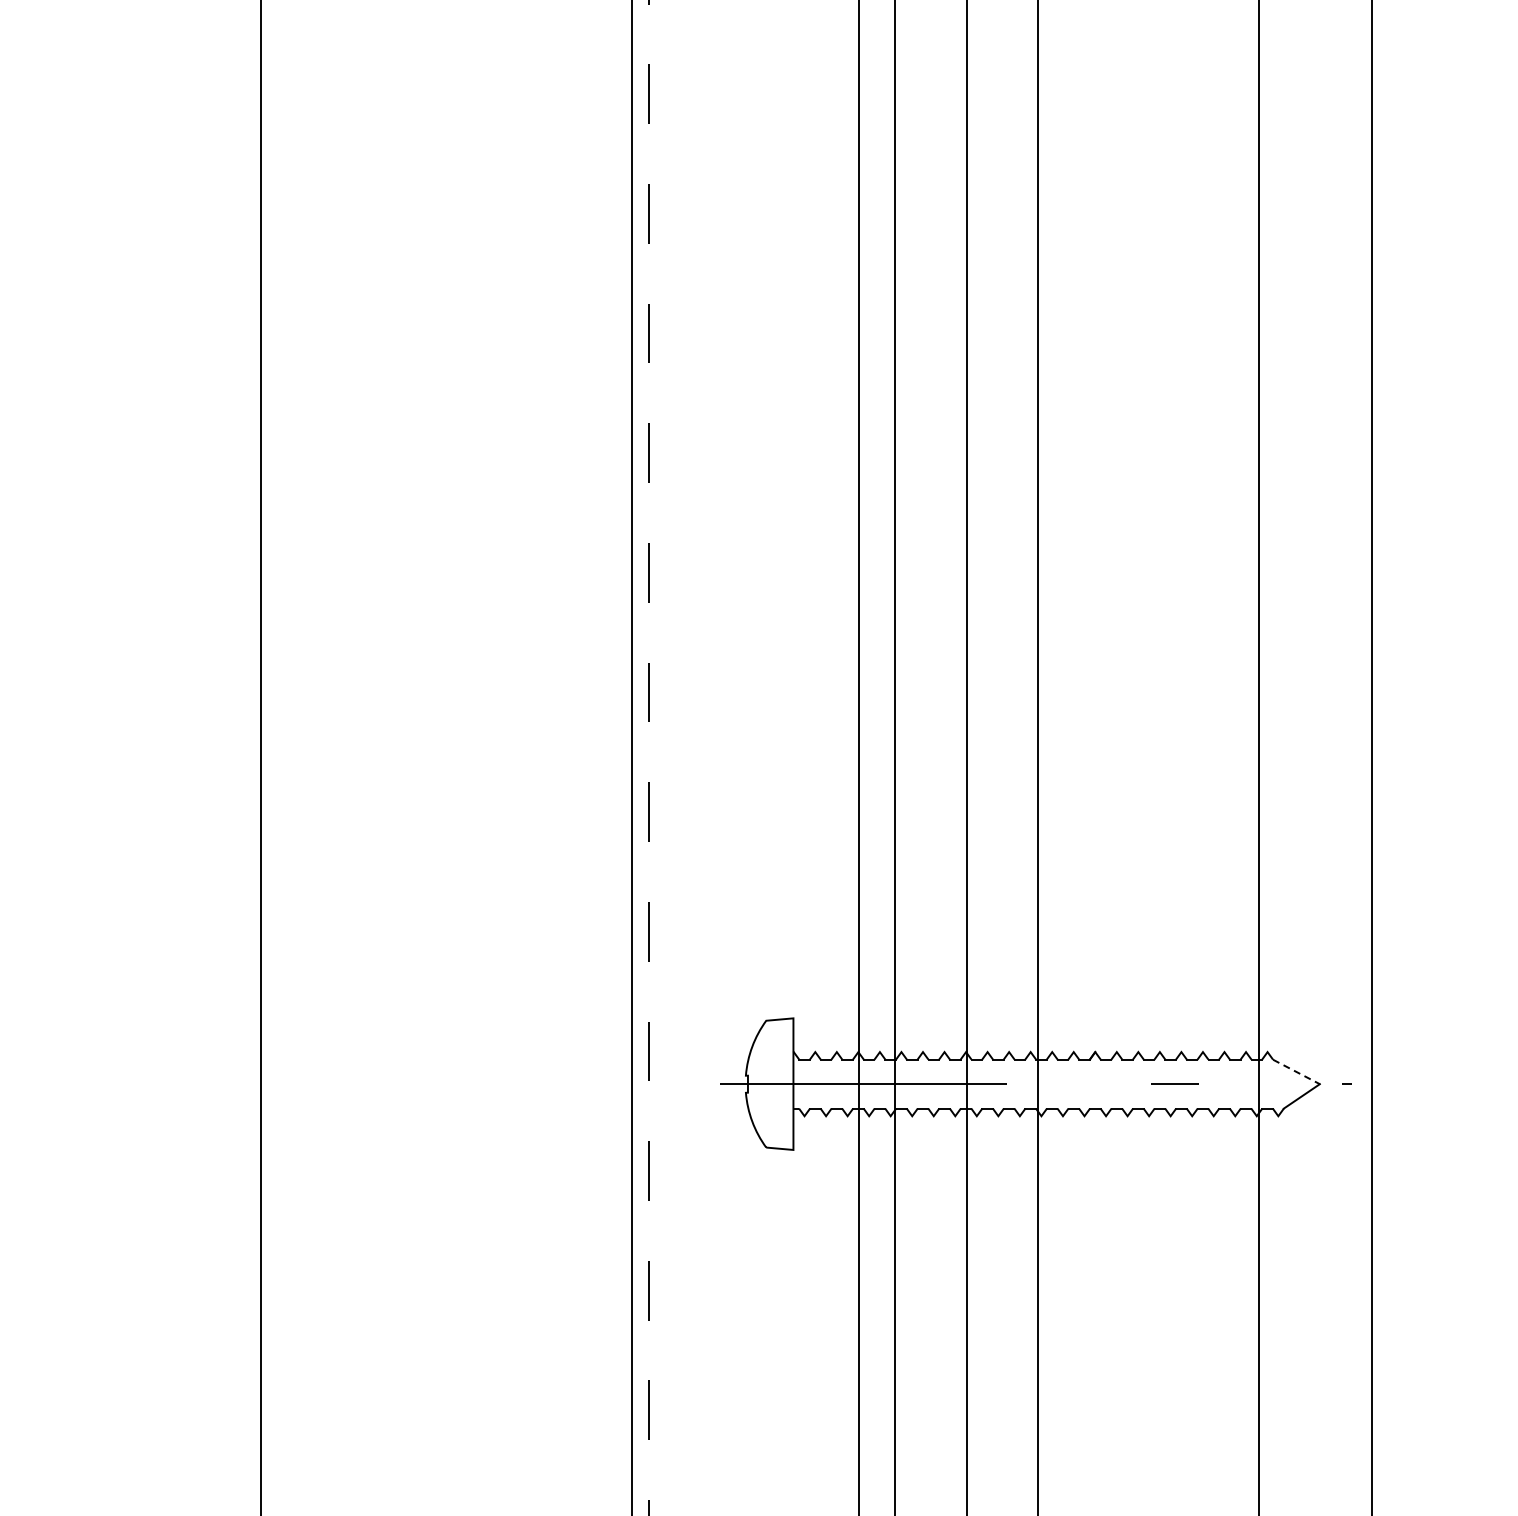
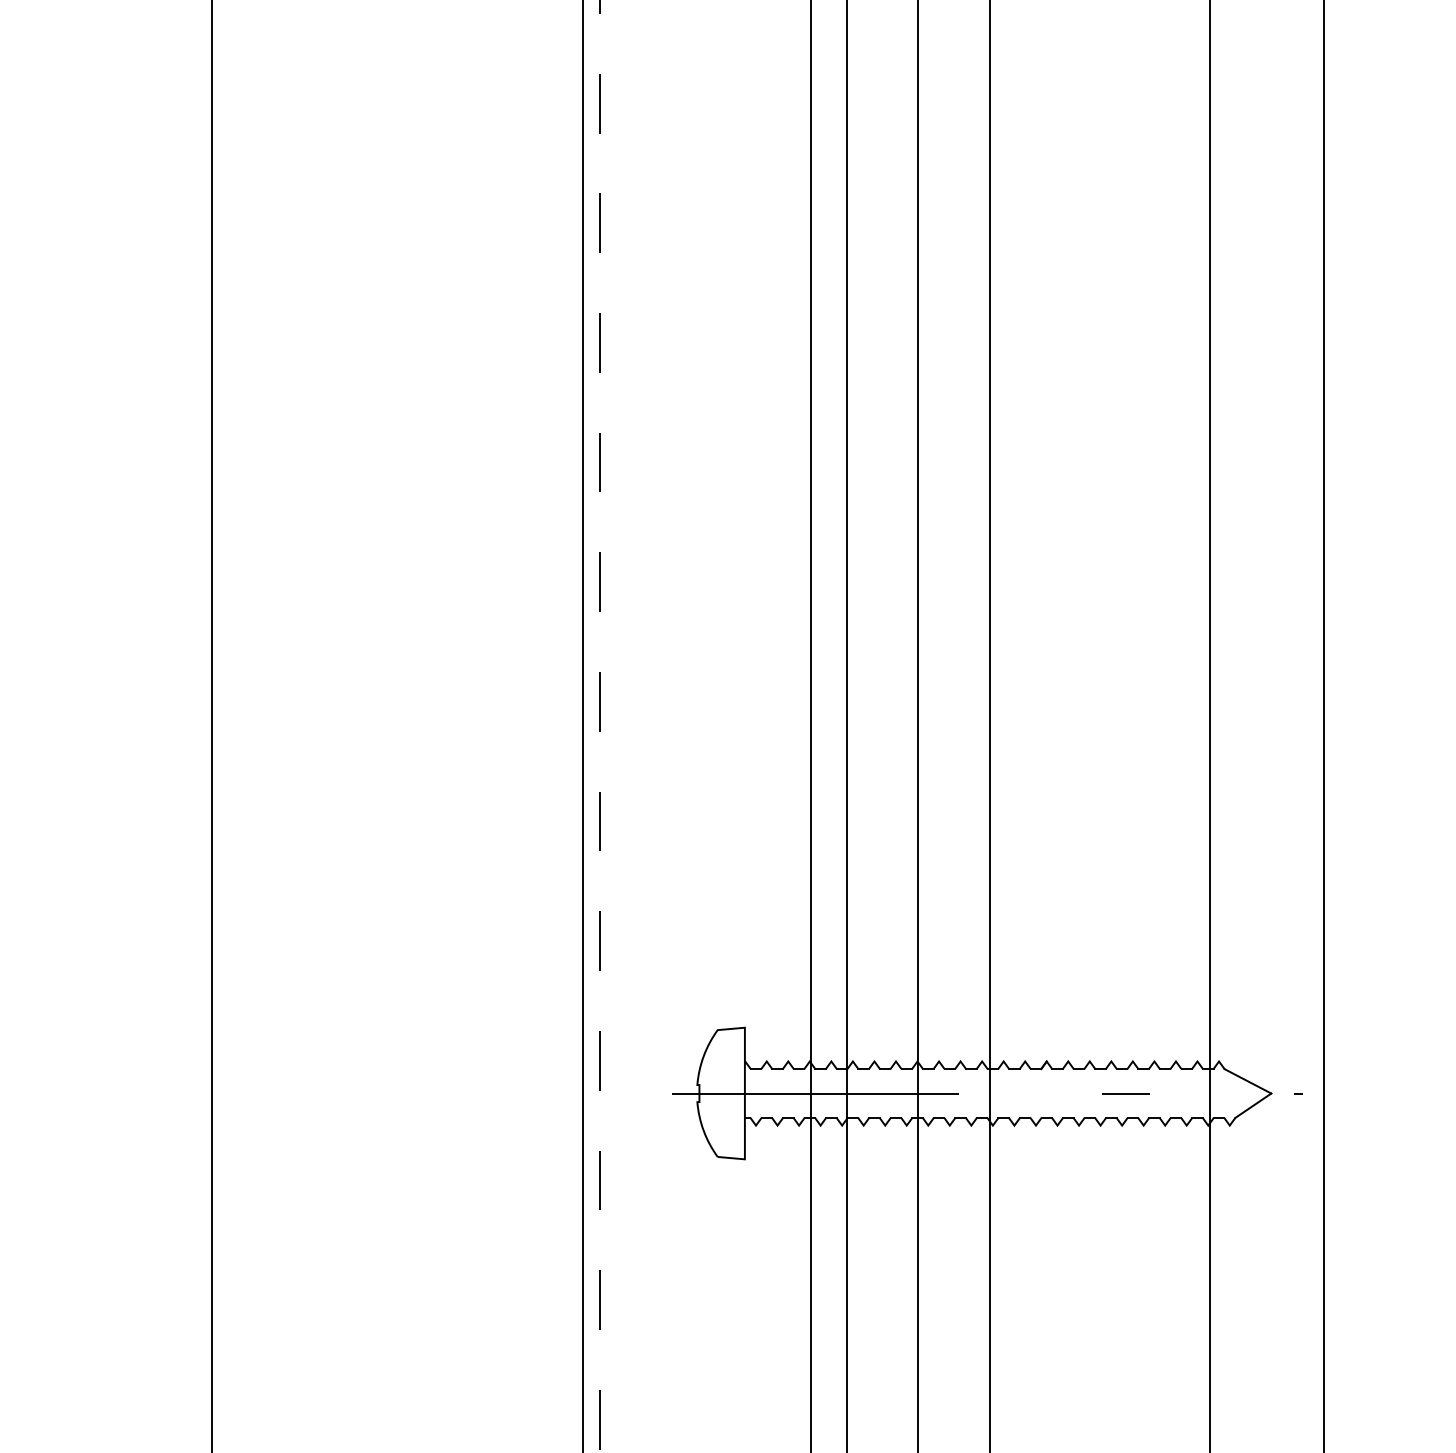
line: (1296, 1072) -> (1247, 1081), dashed -> solid

